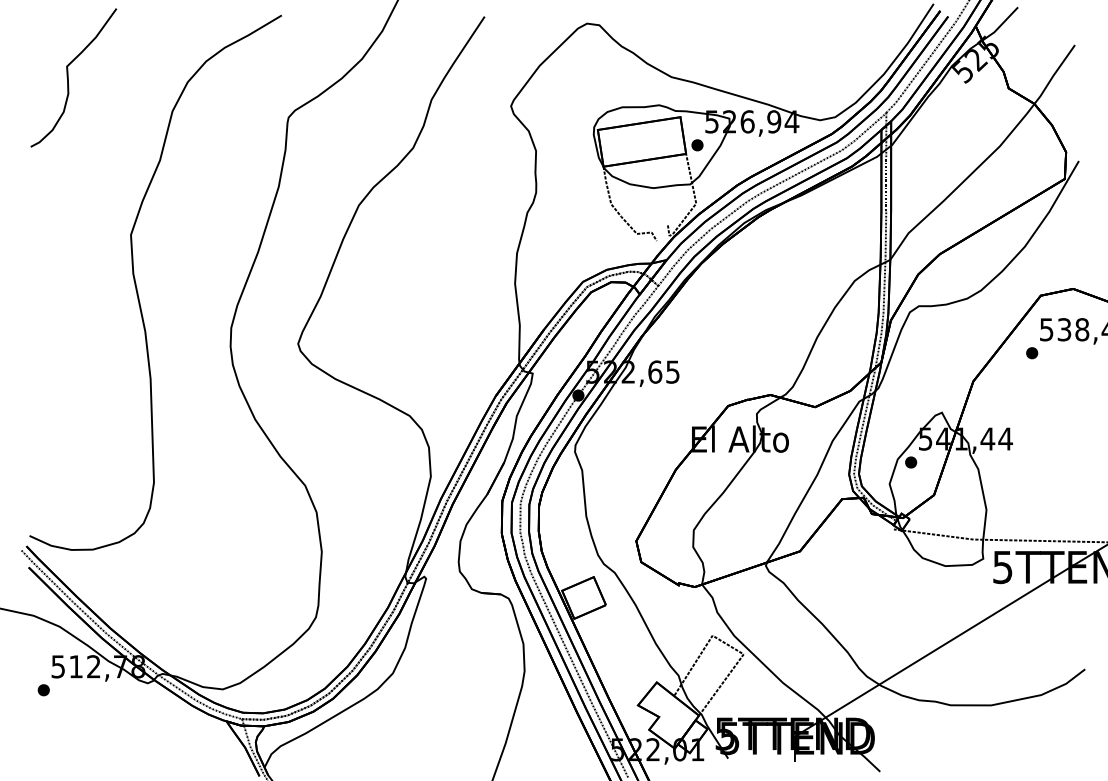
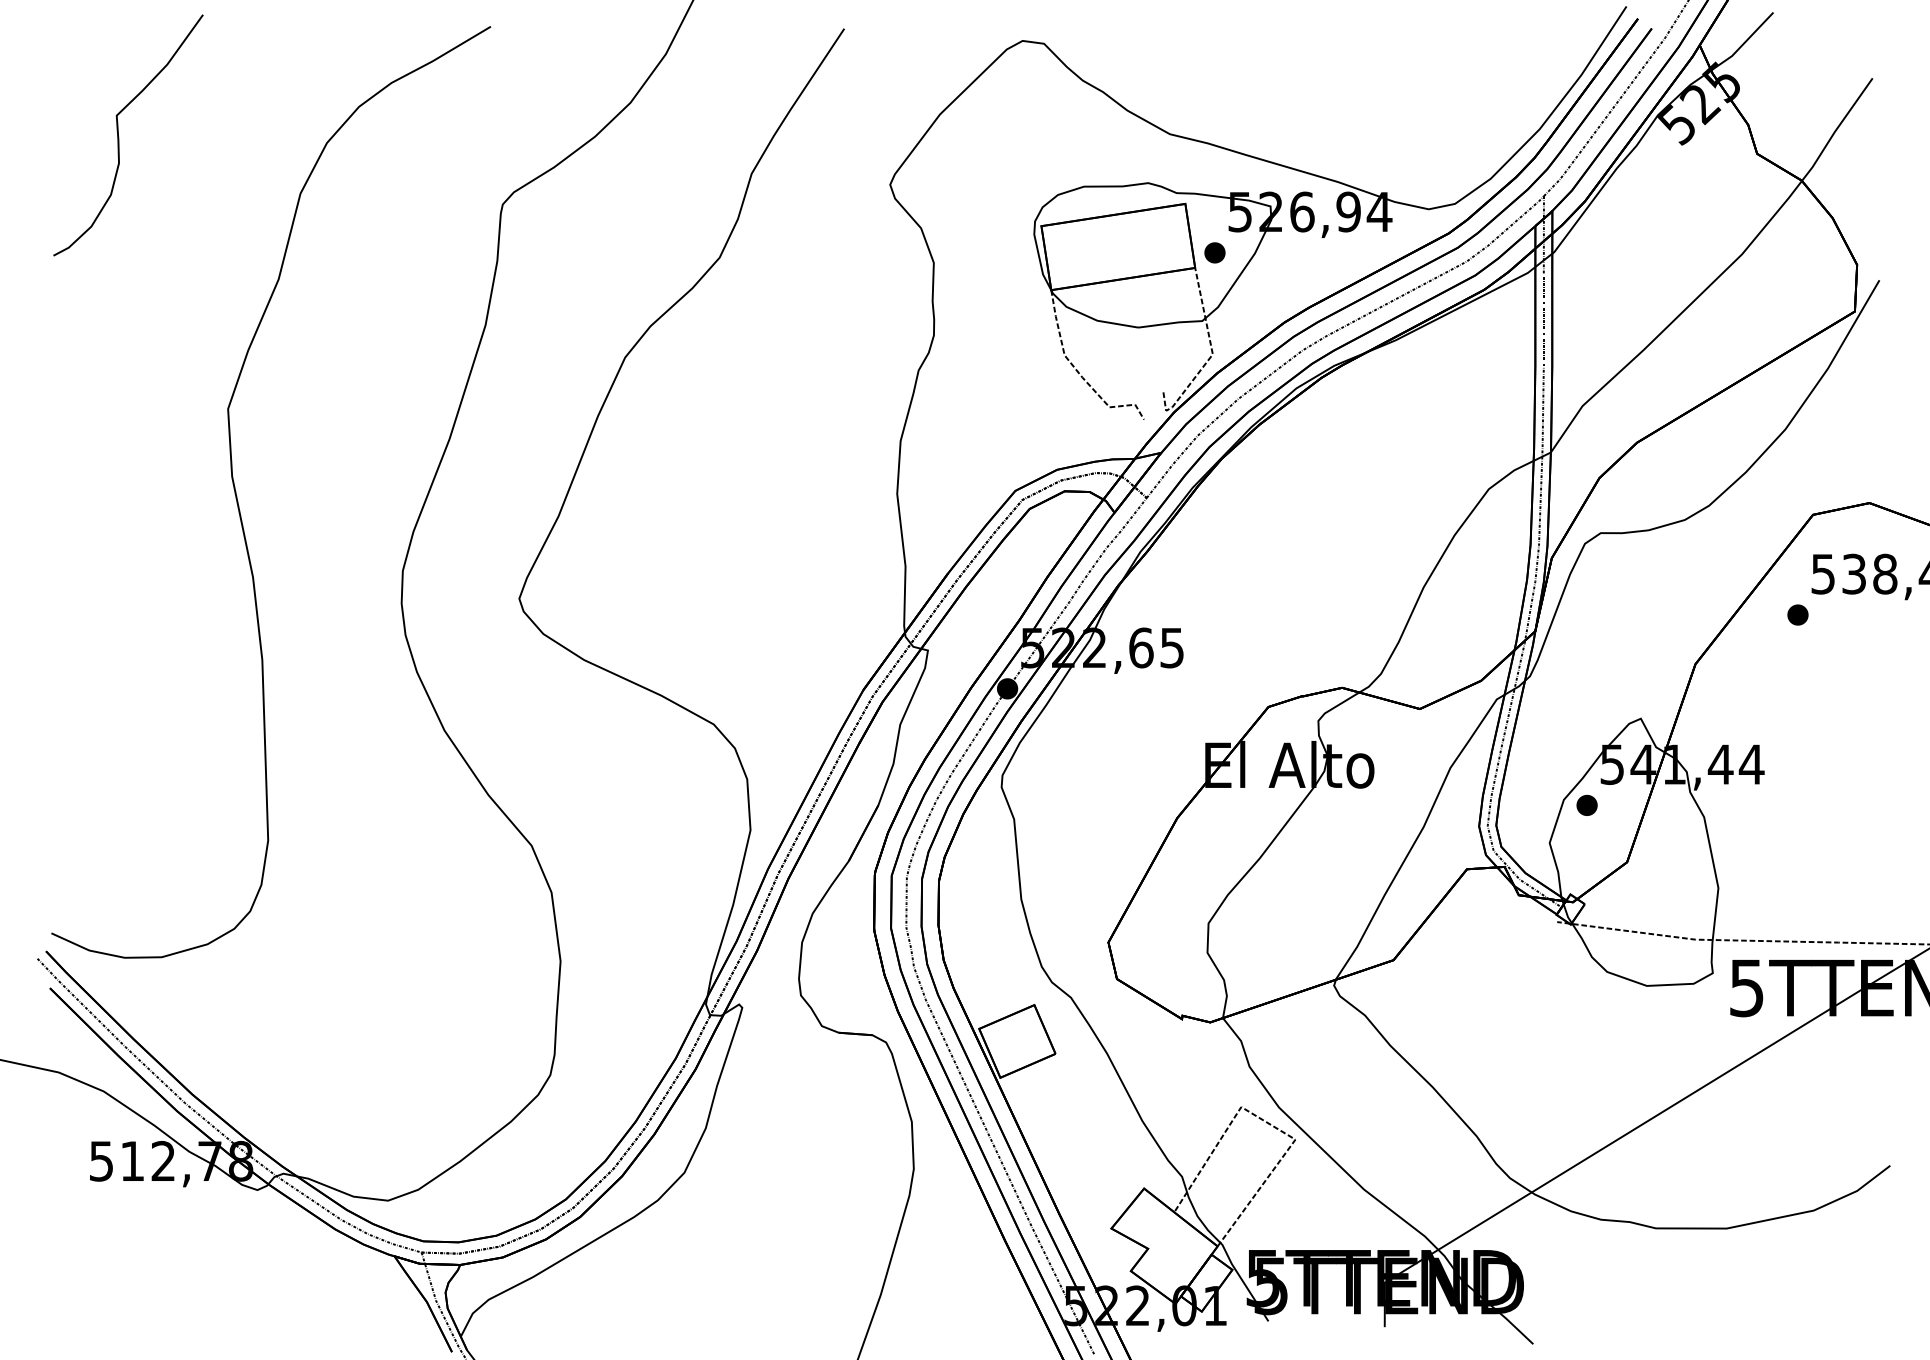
part: (43, 690) -> (75, 1202), removed

